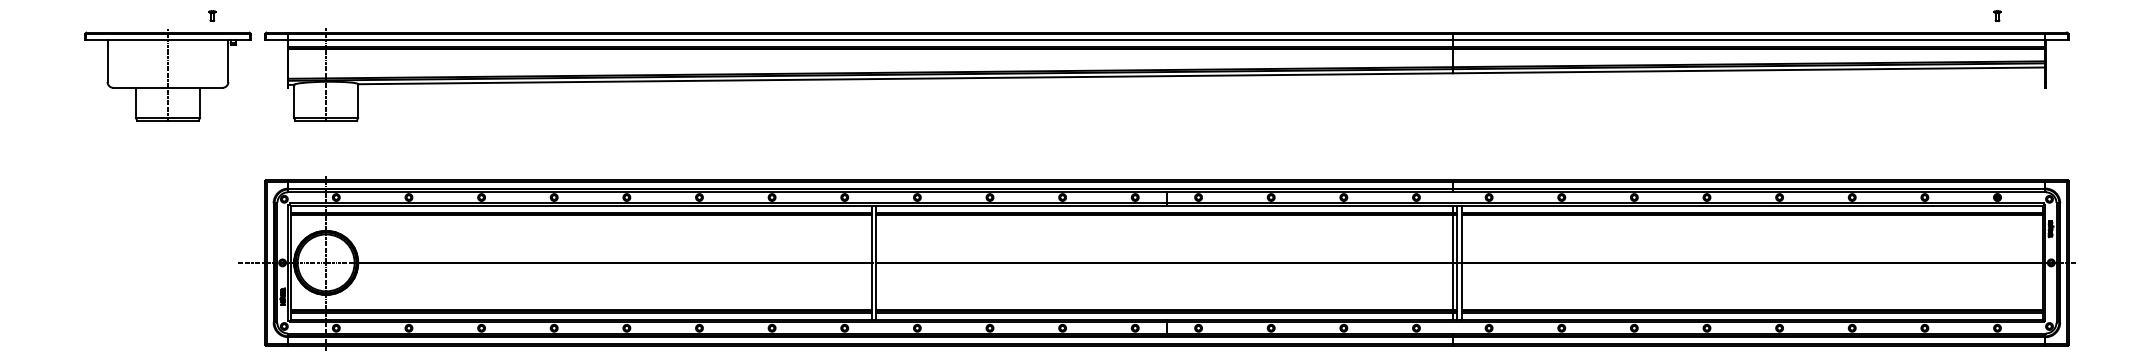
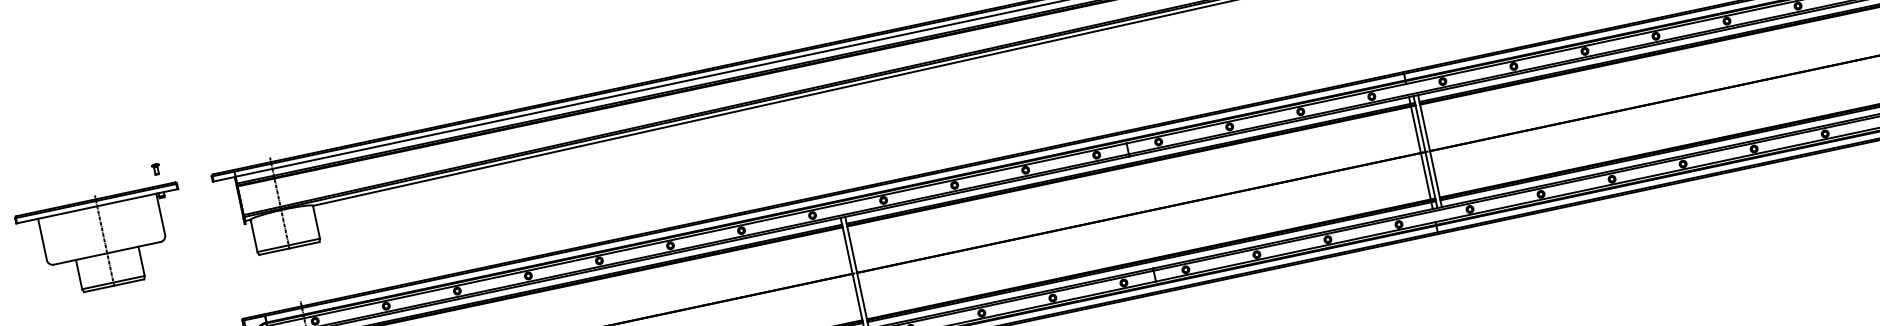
part: (167, 75) -> (104, 241), moved

